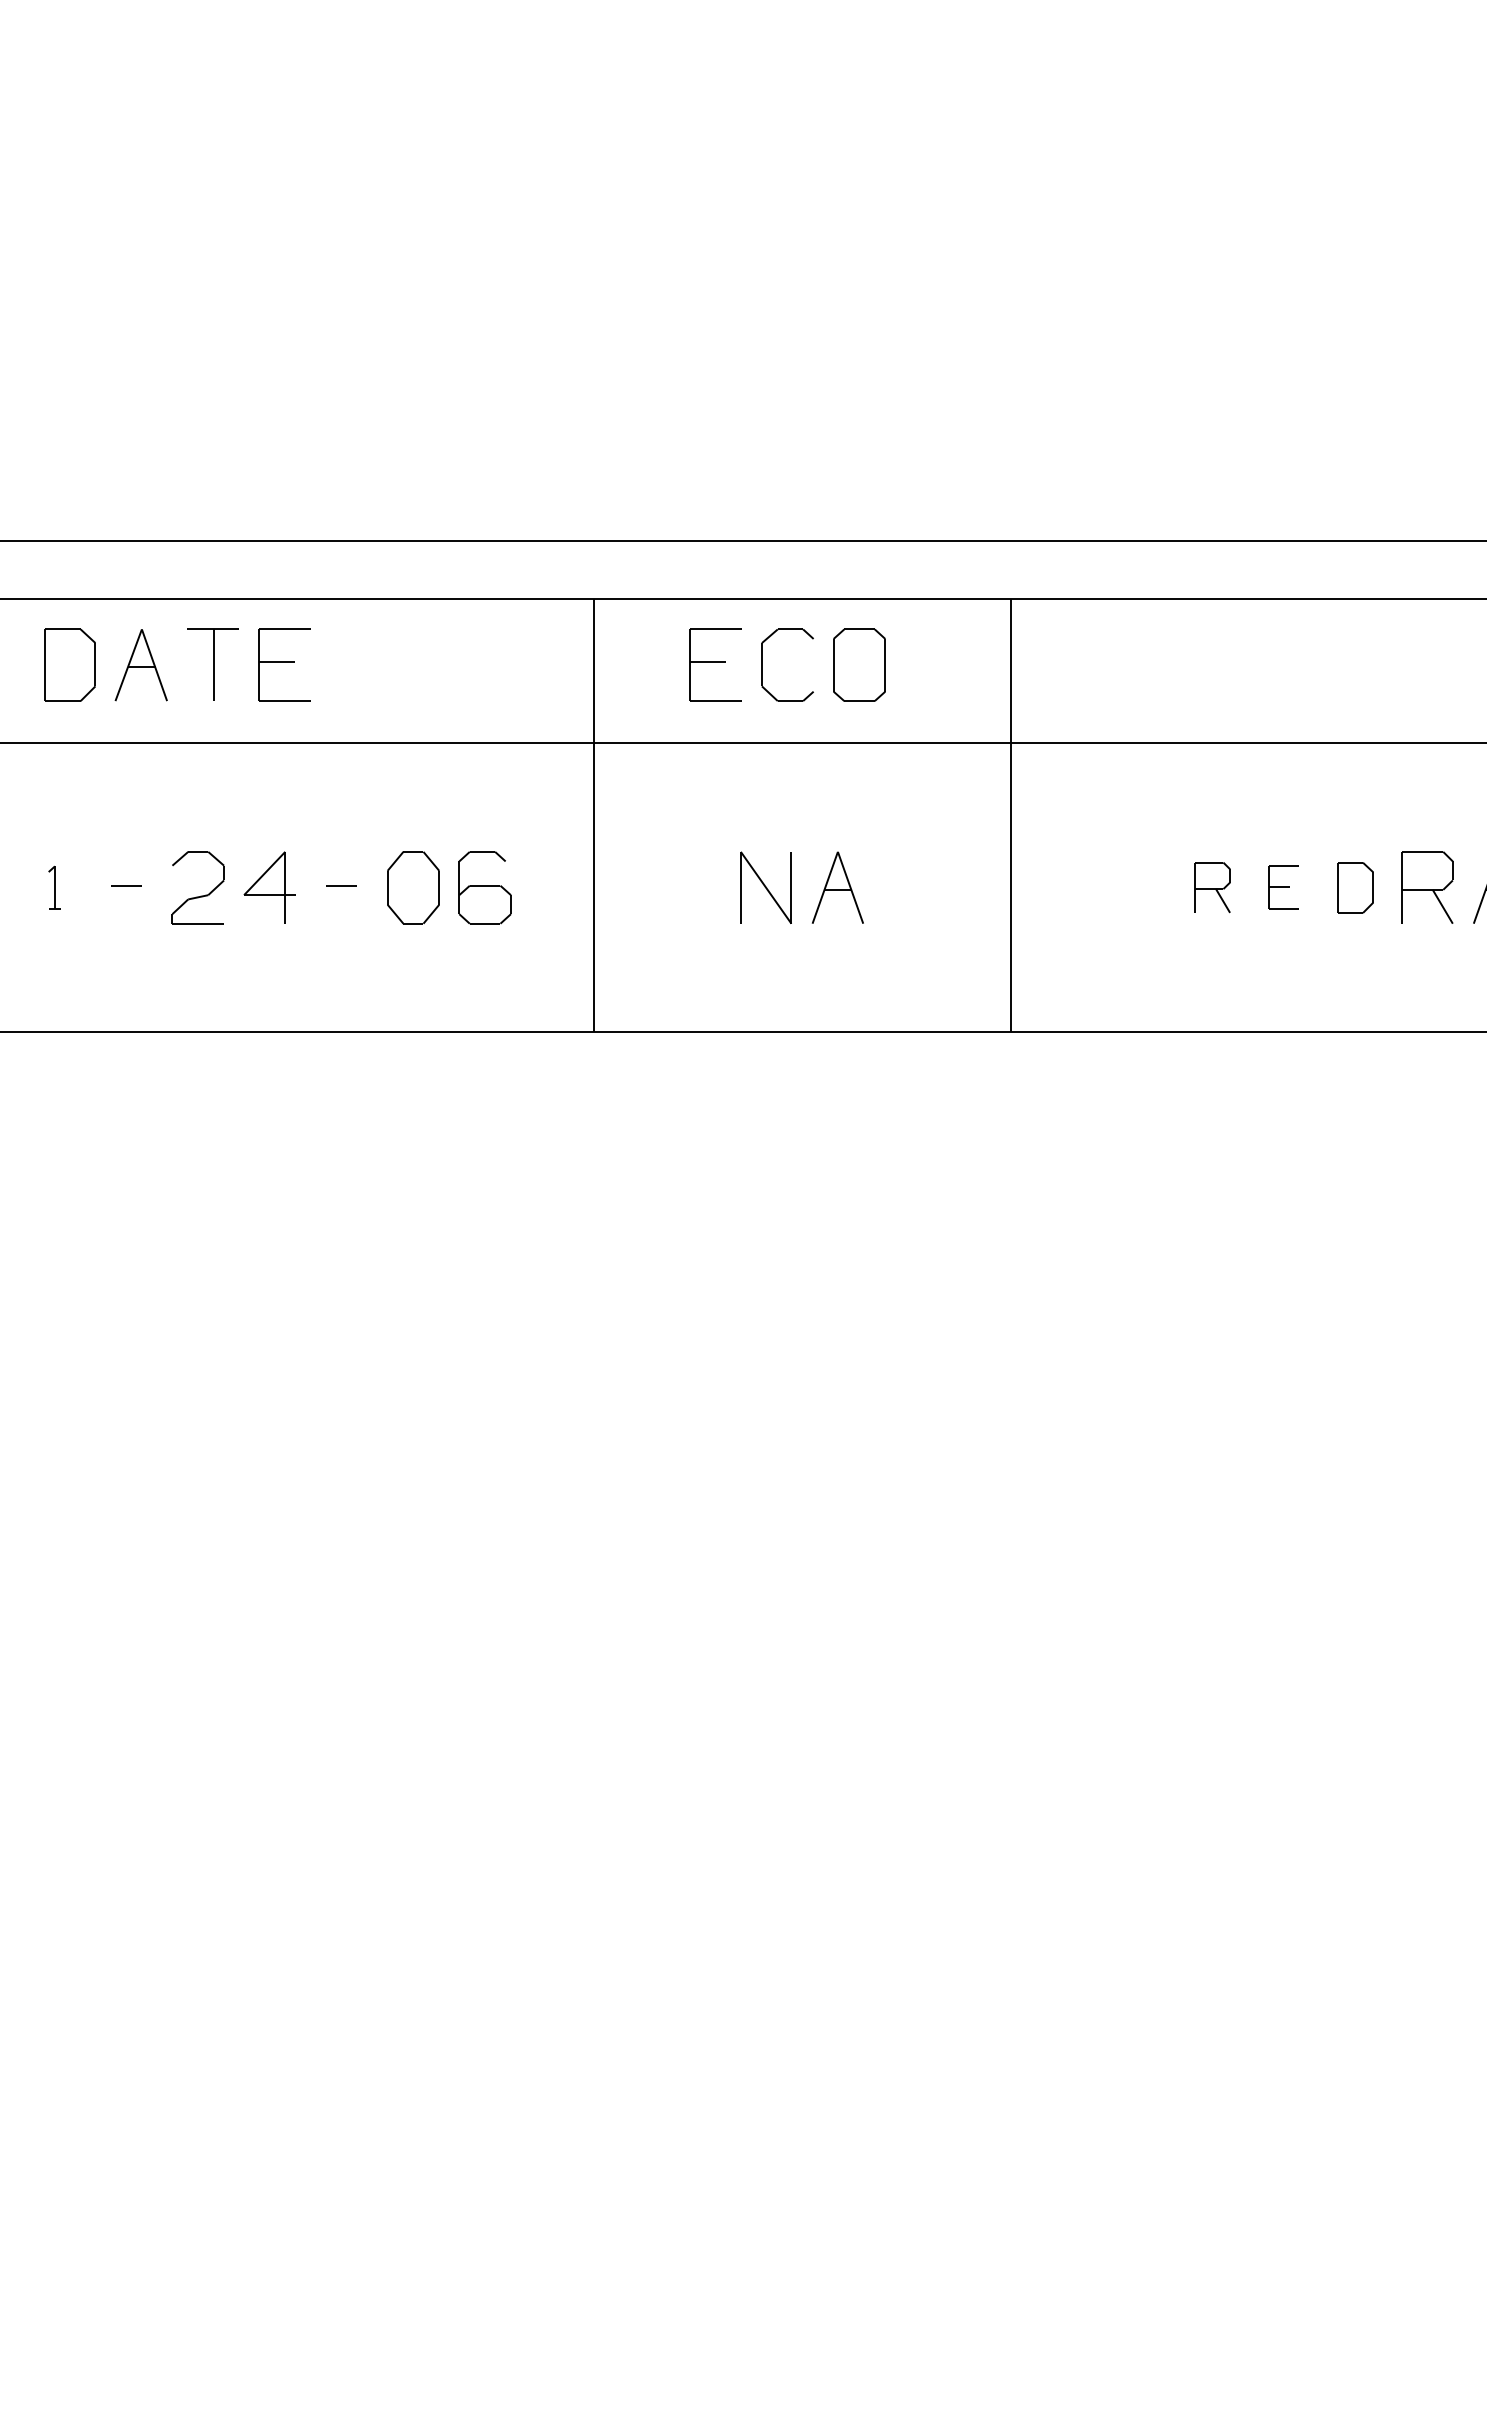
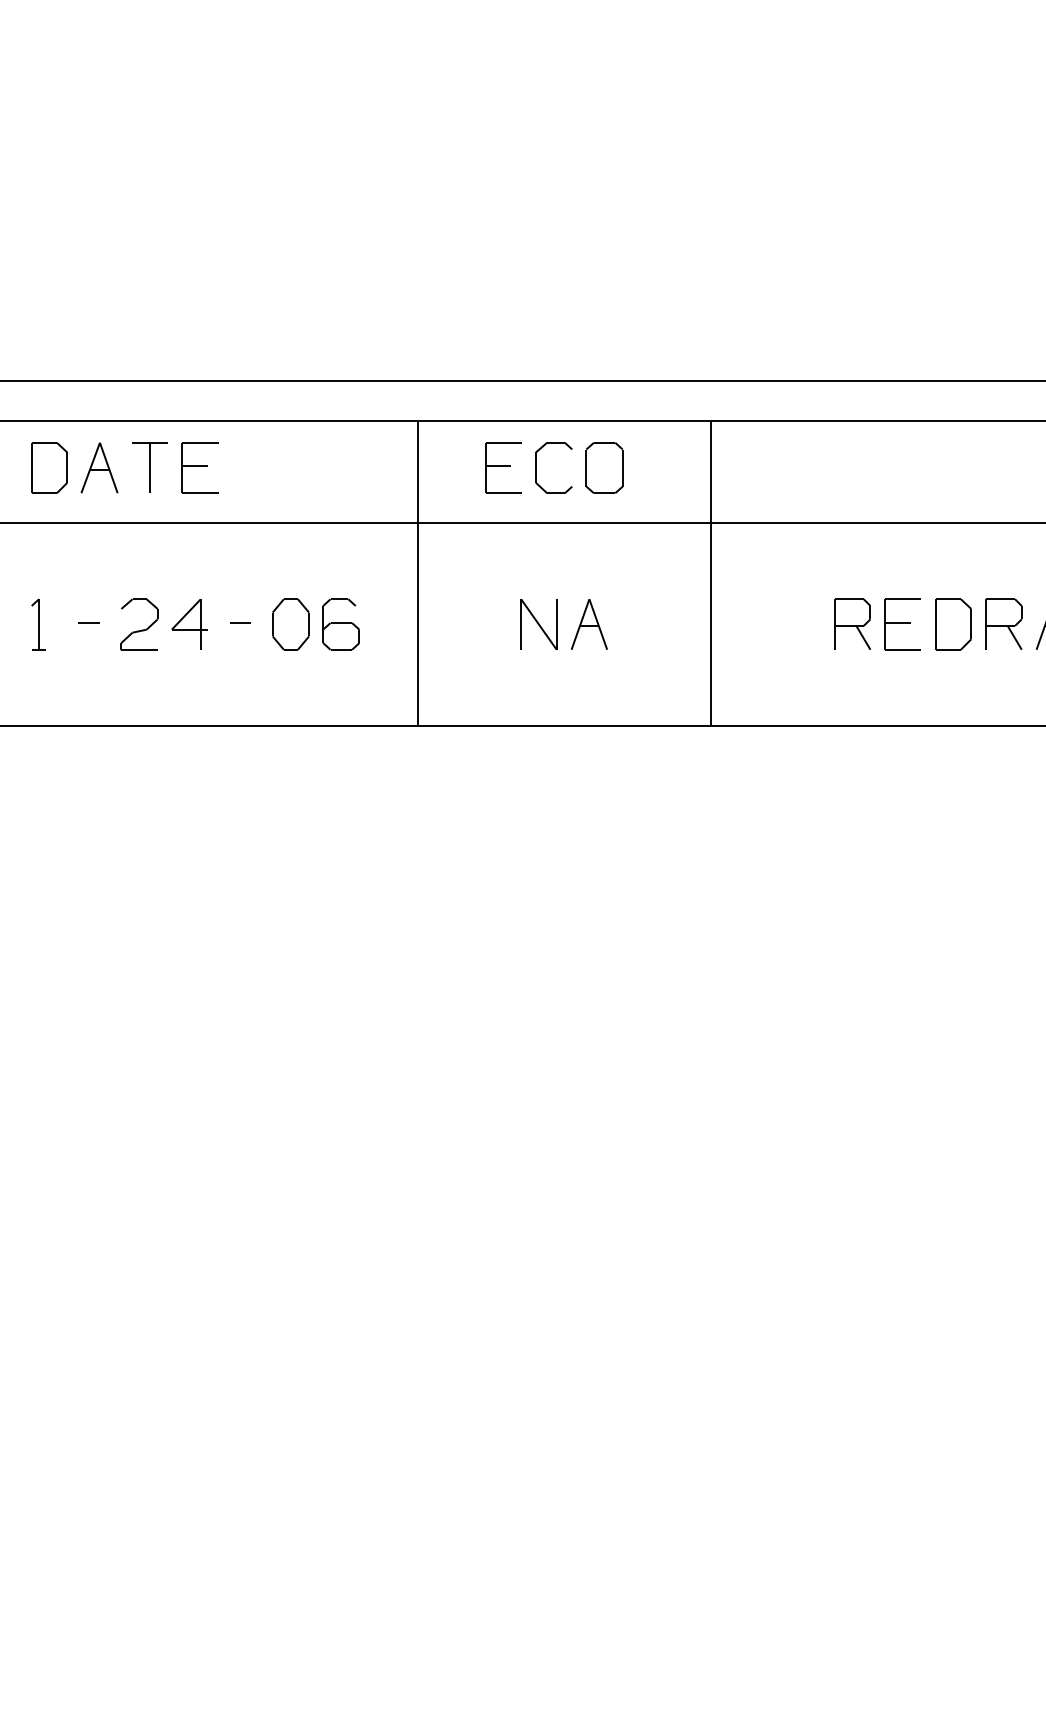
part: (54, 887) -> (38, 624), size x1.67
part: (1212, 887) -> (852, 624), size x1.43
part: (1283, 887) -> (902, 624), size x1.67
part: (1355, 887) -> (953, 624), size x1.43

